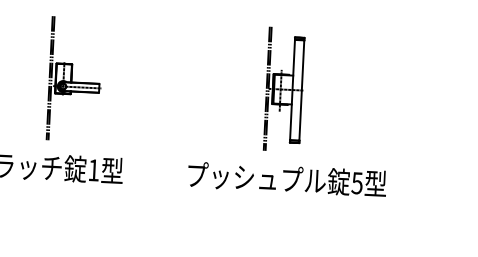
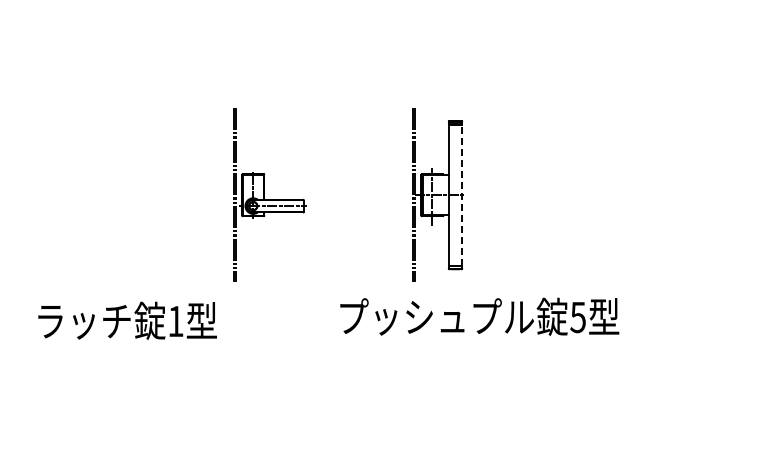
part: (75, 78) -> (269, 194), moved
line: (302, 90) -> (462, 194), solid -> dashed
text: (287, 179) -> (479, 316), moved

